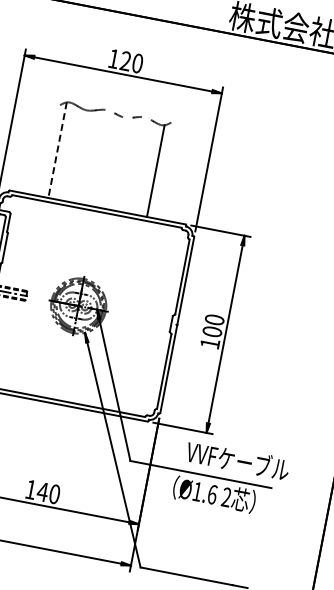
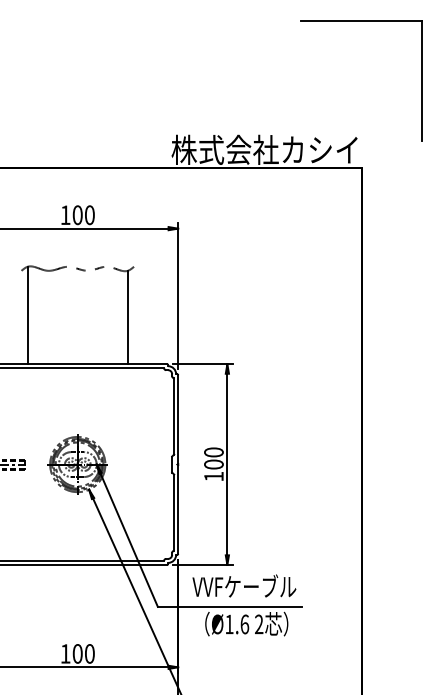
text: (125, 61) -> (77, 215), 120 -> 100
line: (57, 150) -> (27, 315), dashed -> solid
text: (238, 459) -> (244, 585), moved
text: (42, 491) -> (77, 653), 140 -> 100

